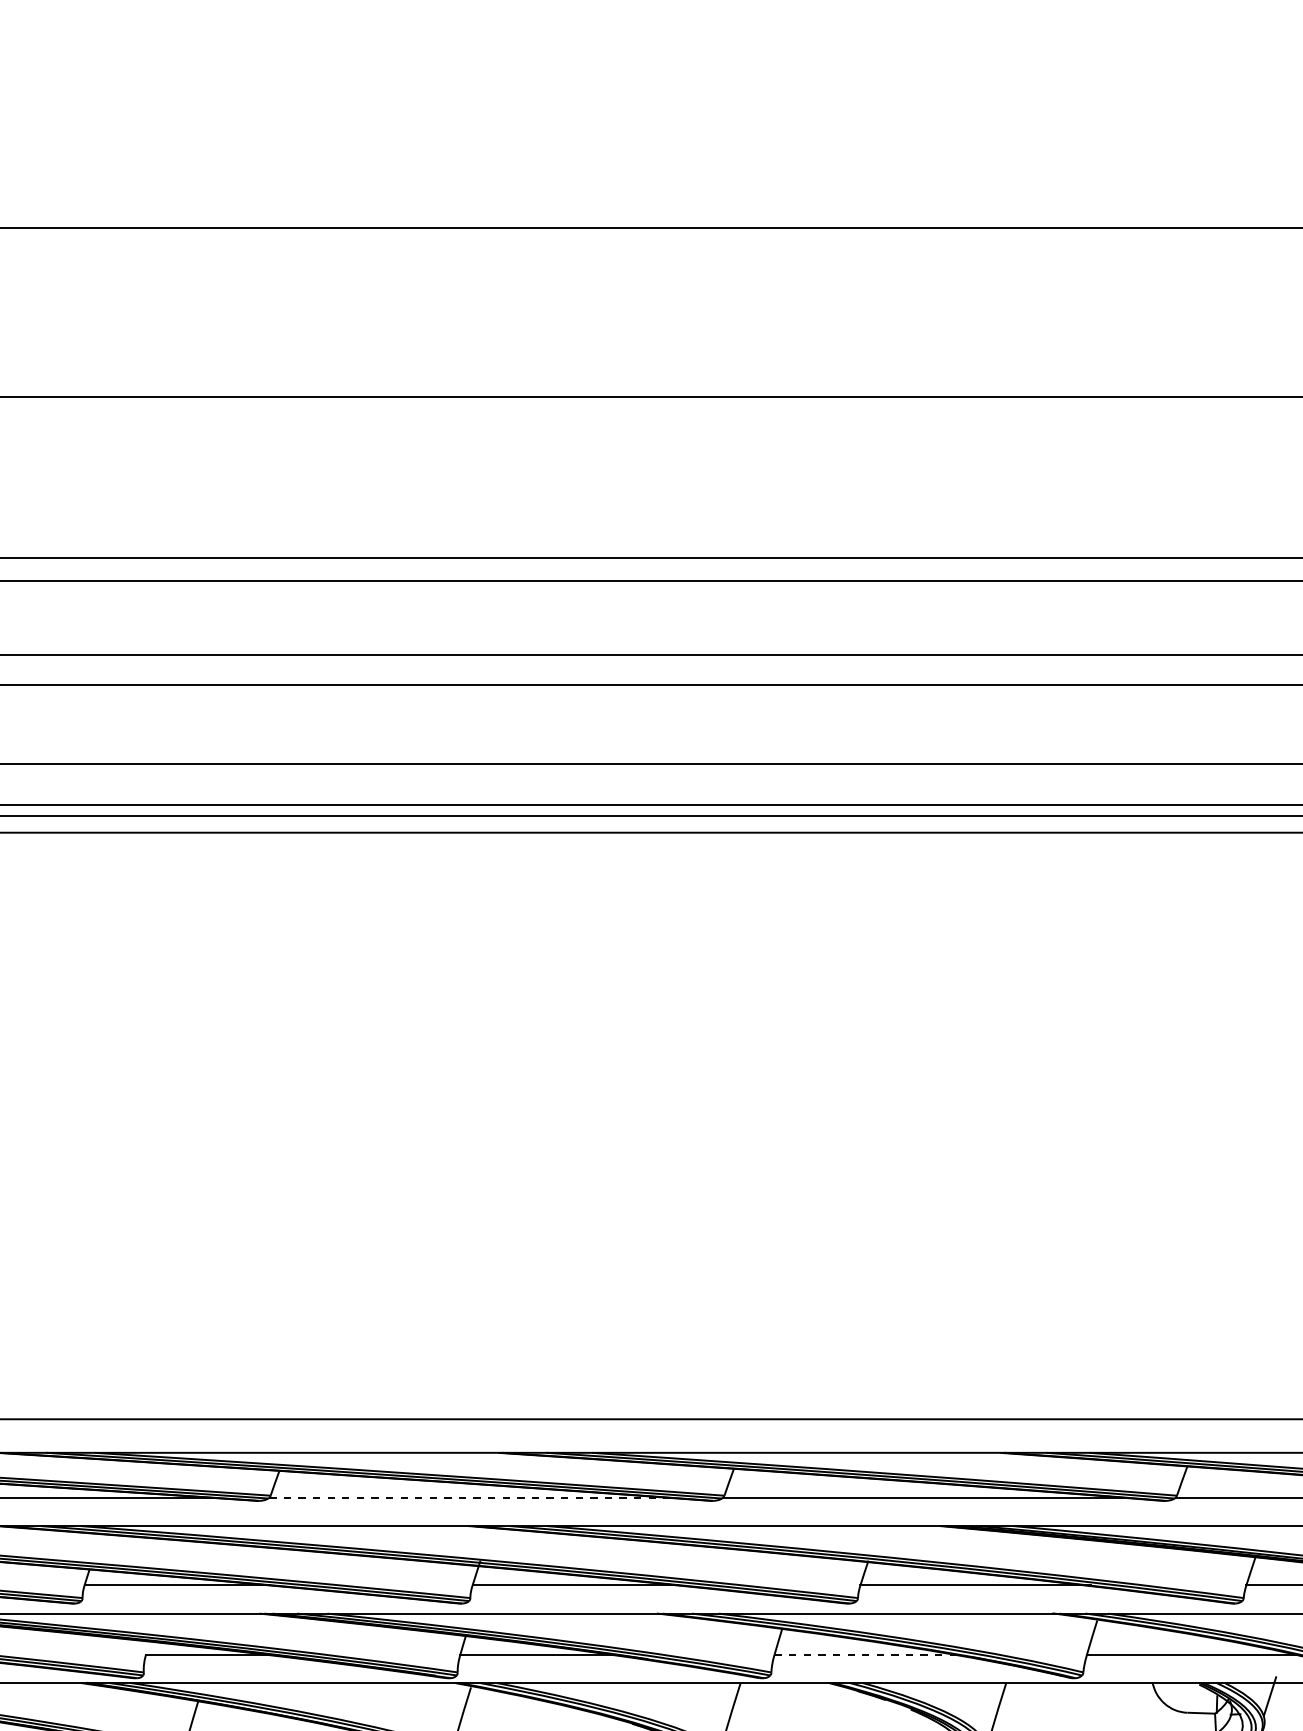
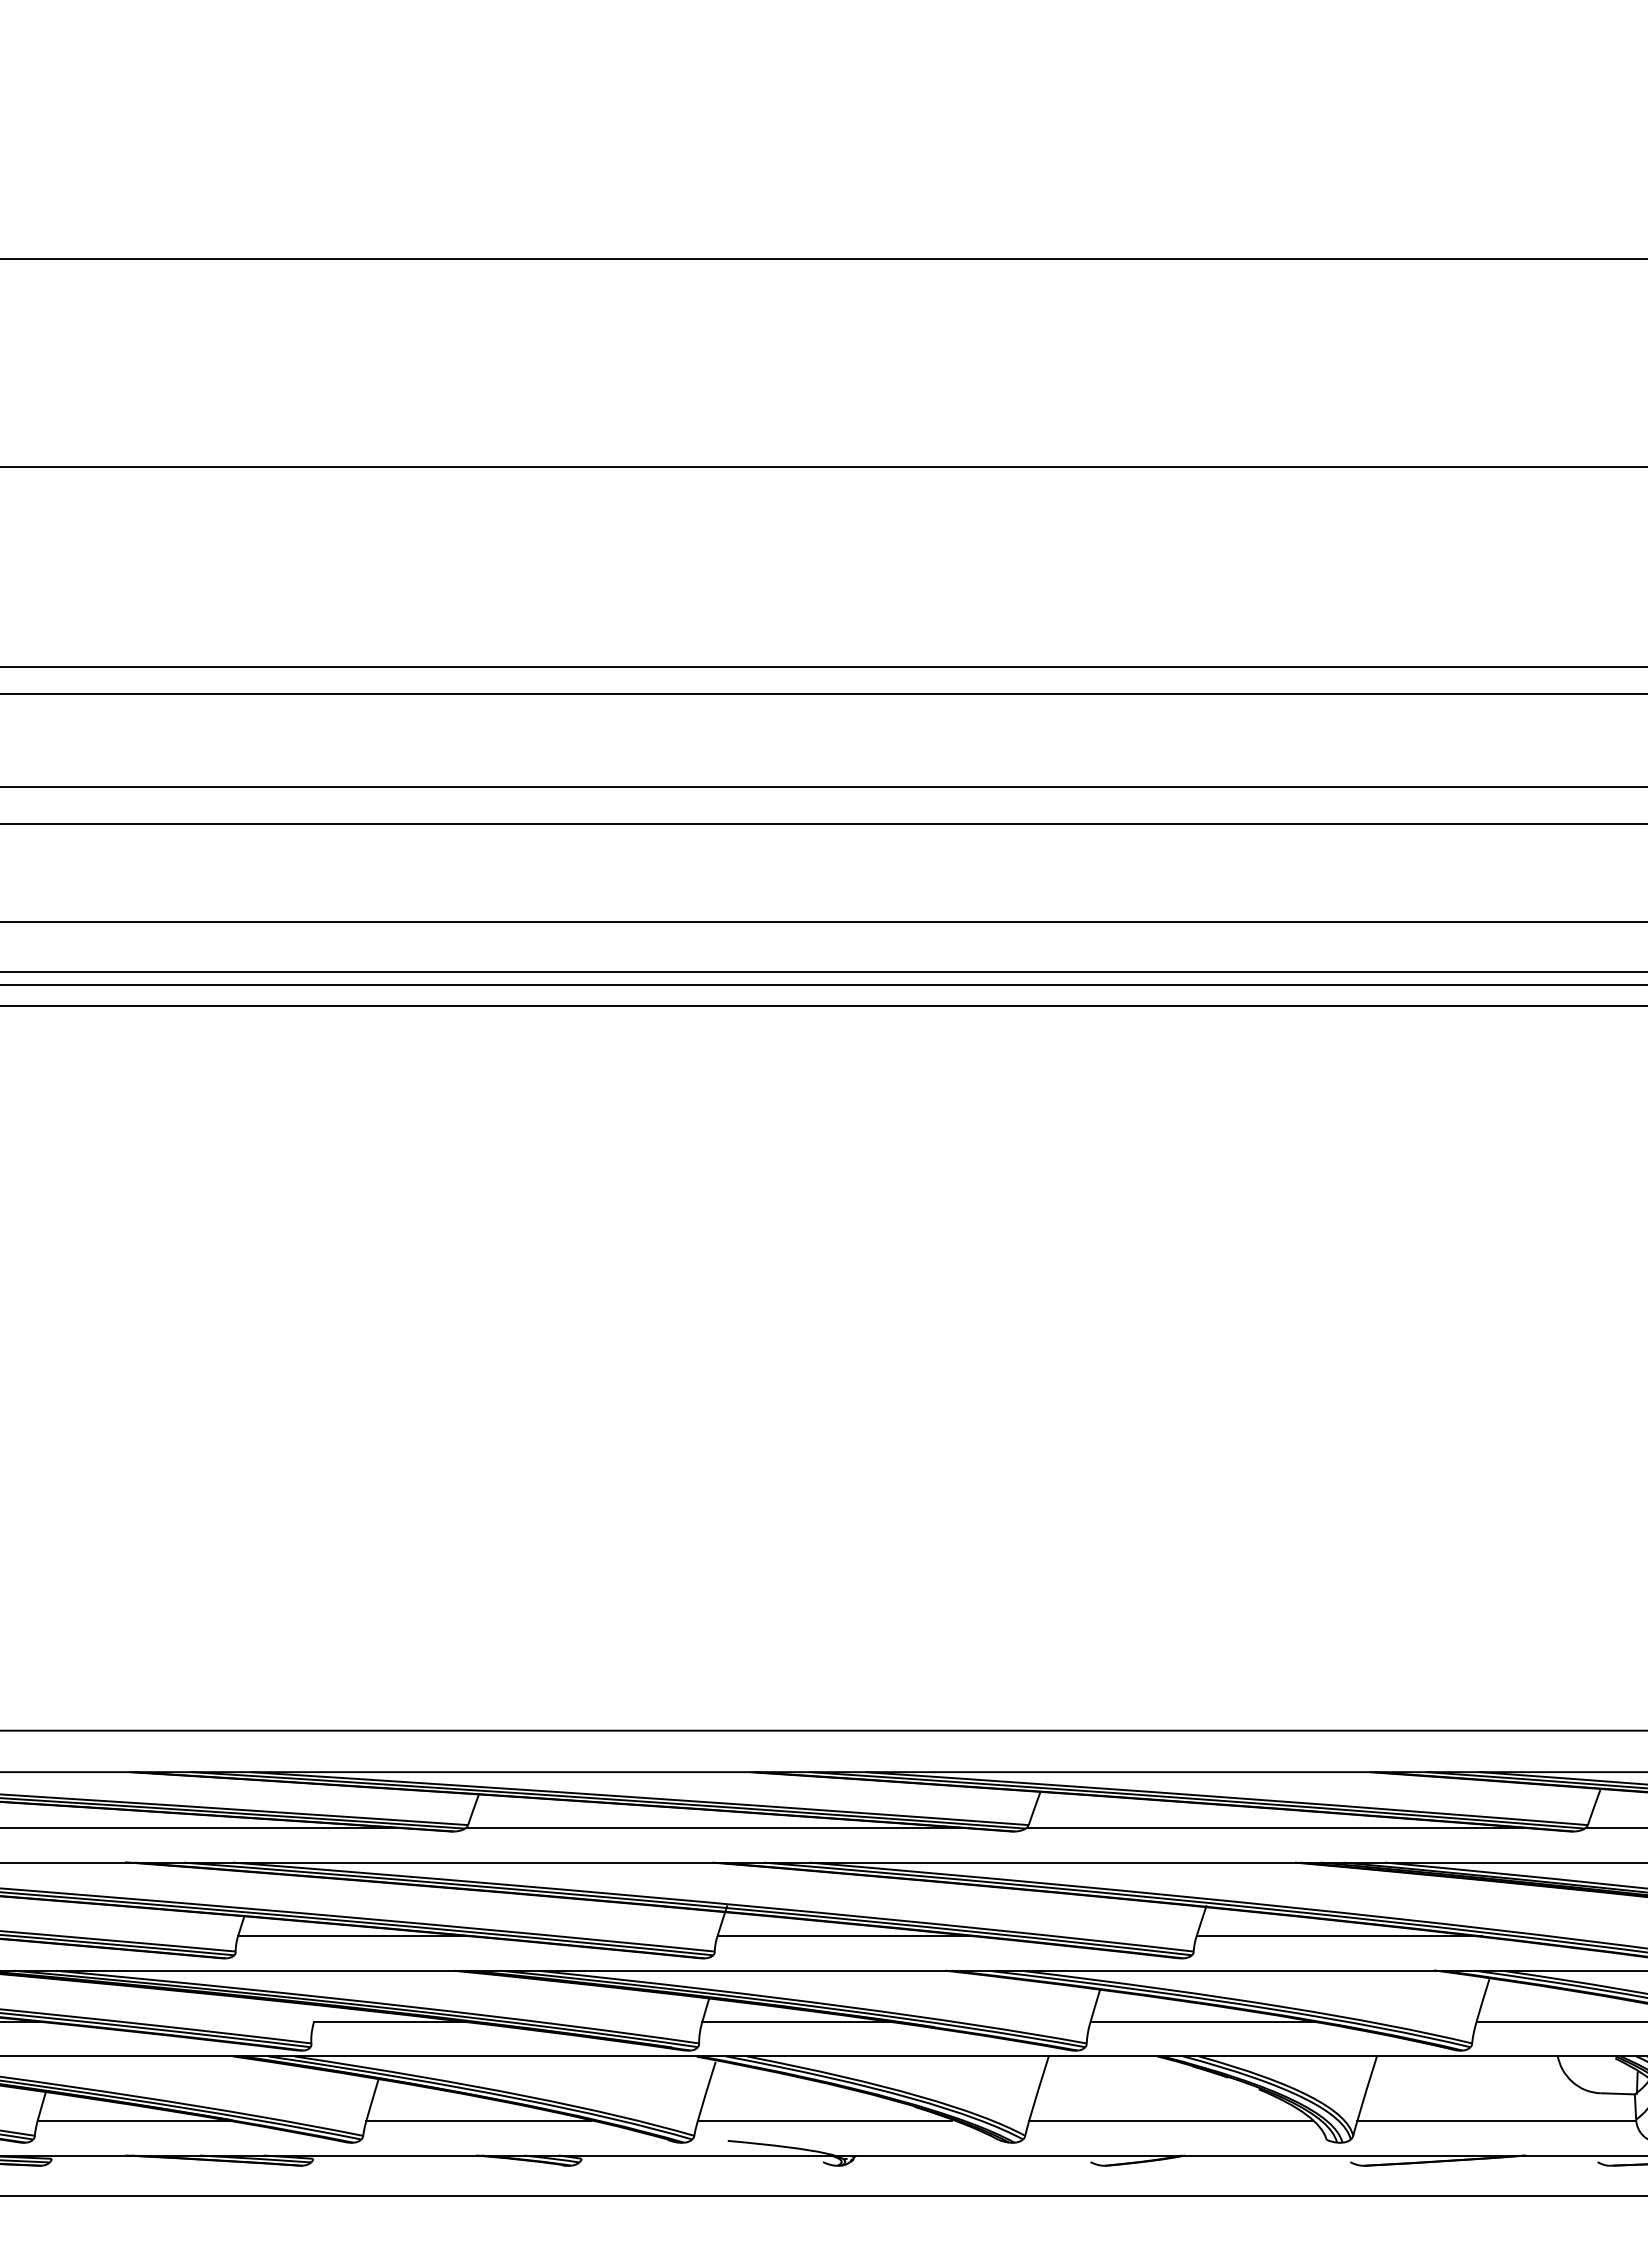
line: (470, 1497) -> (714, 1827), dashed -> solid
line: (866, 1654) -> (1204, 2021), dashed -> solid

